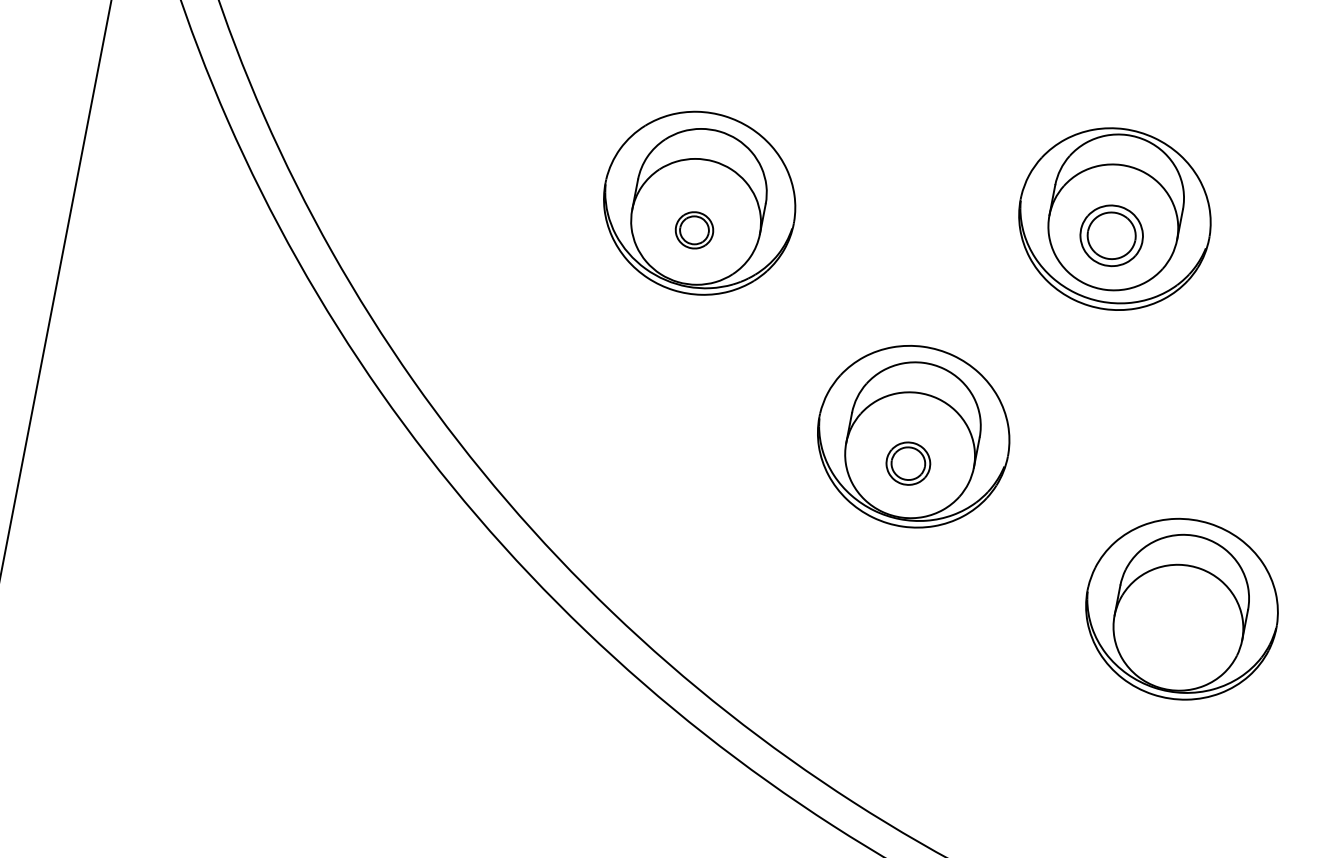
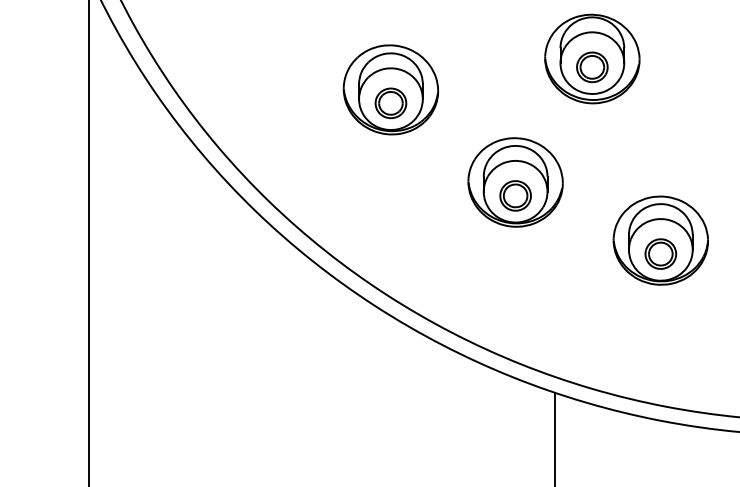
part: (693, 230) -> (390, 103), size x1.67
part: (908, 462) -> (515, 195), size x1.43
part: (1176, 634) -> (660, 253), added

